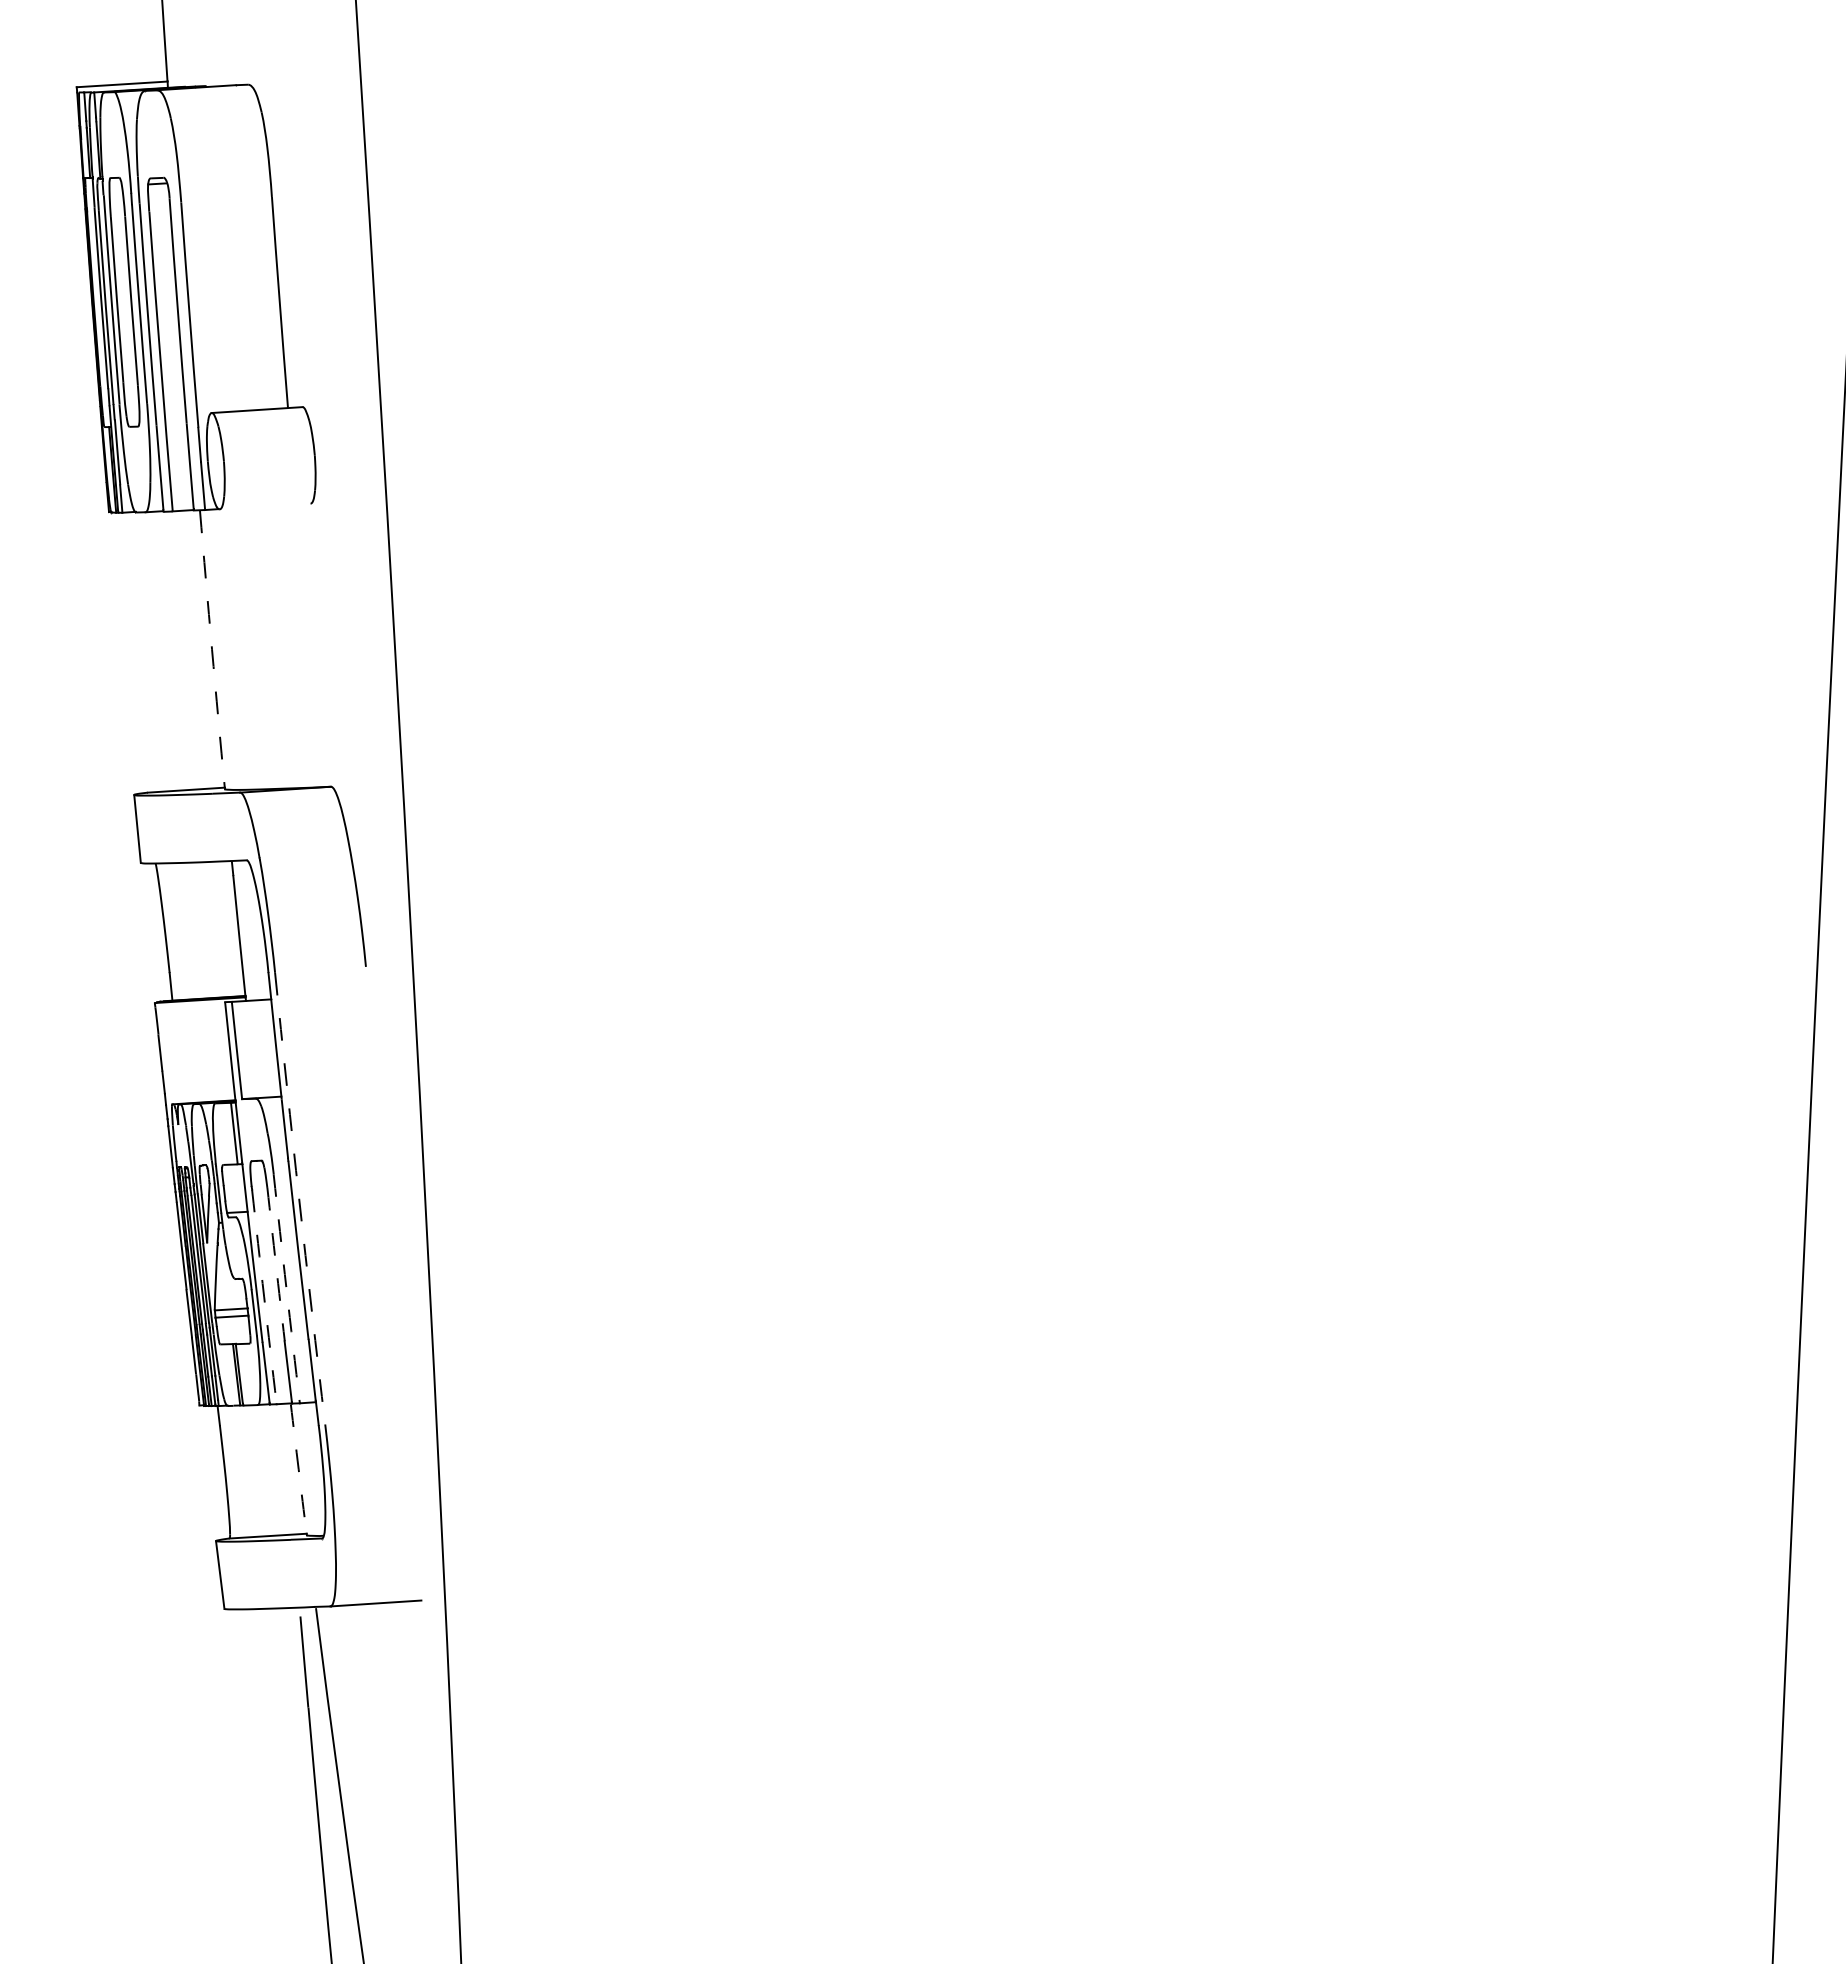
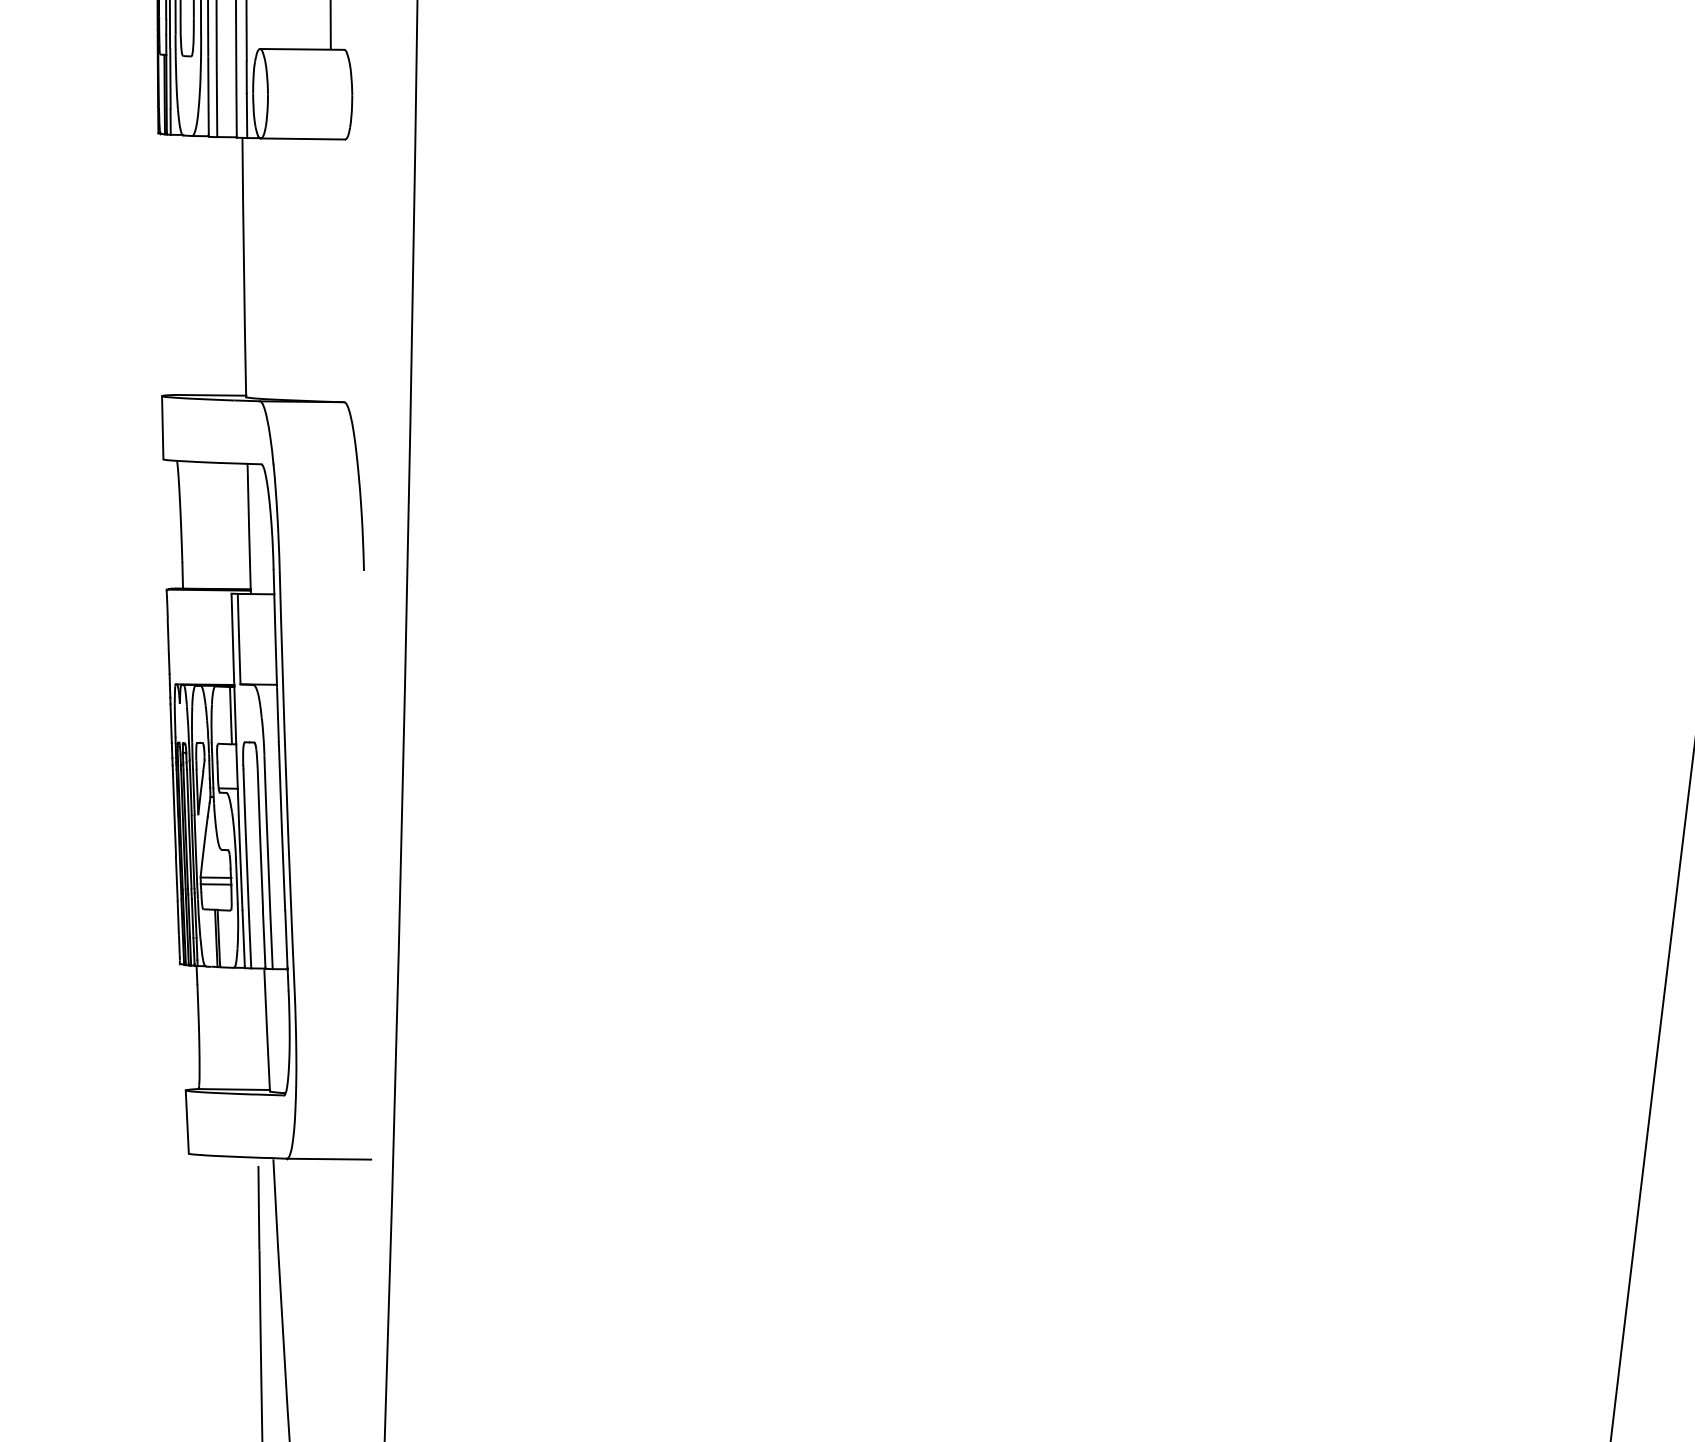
line: (264, 506) -> (302, 138), added
arc: (212, 649) -> (244, 267), dashed -> solid
arc: (299, 1199) -> (286, 780), dashed -> solid
arc: (275, 1264) -> (259, 839), dashed -> solid
arc: (286, 1288) -> (268, 862), dashed -> solid
arc: (264, 1296) -> (247, 868), dashed -> solid
arc: (298, 1469) -> (266, 1030), dashed -> solid

